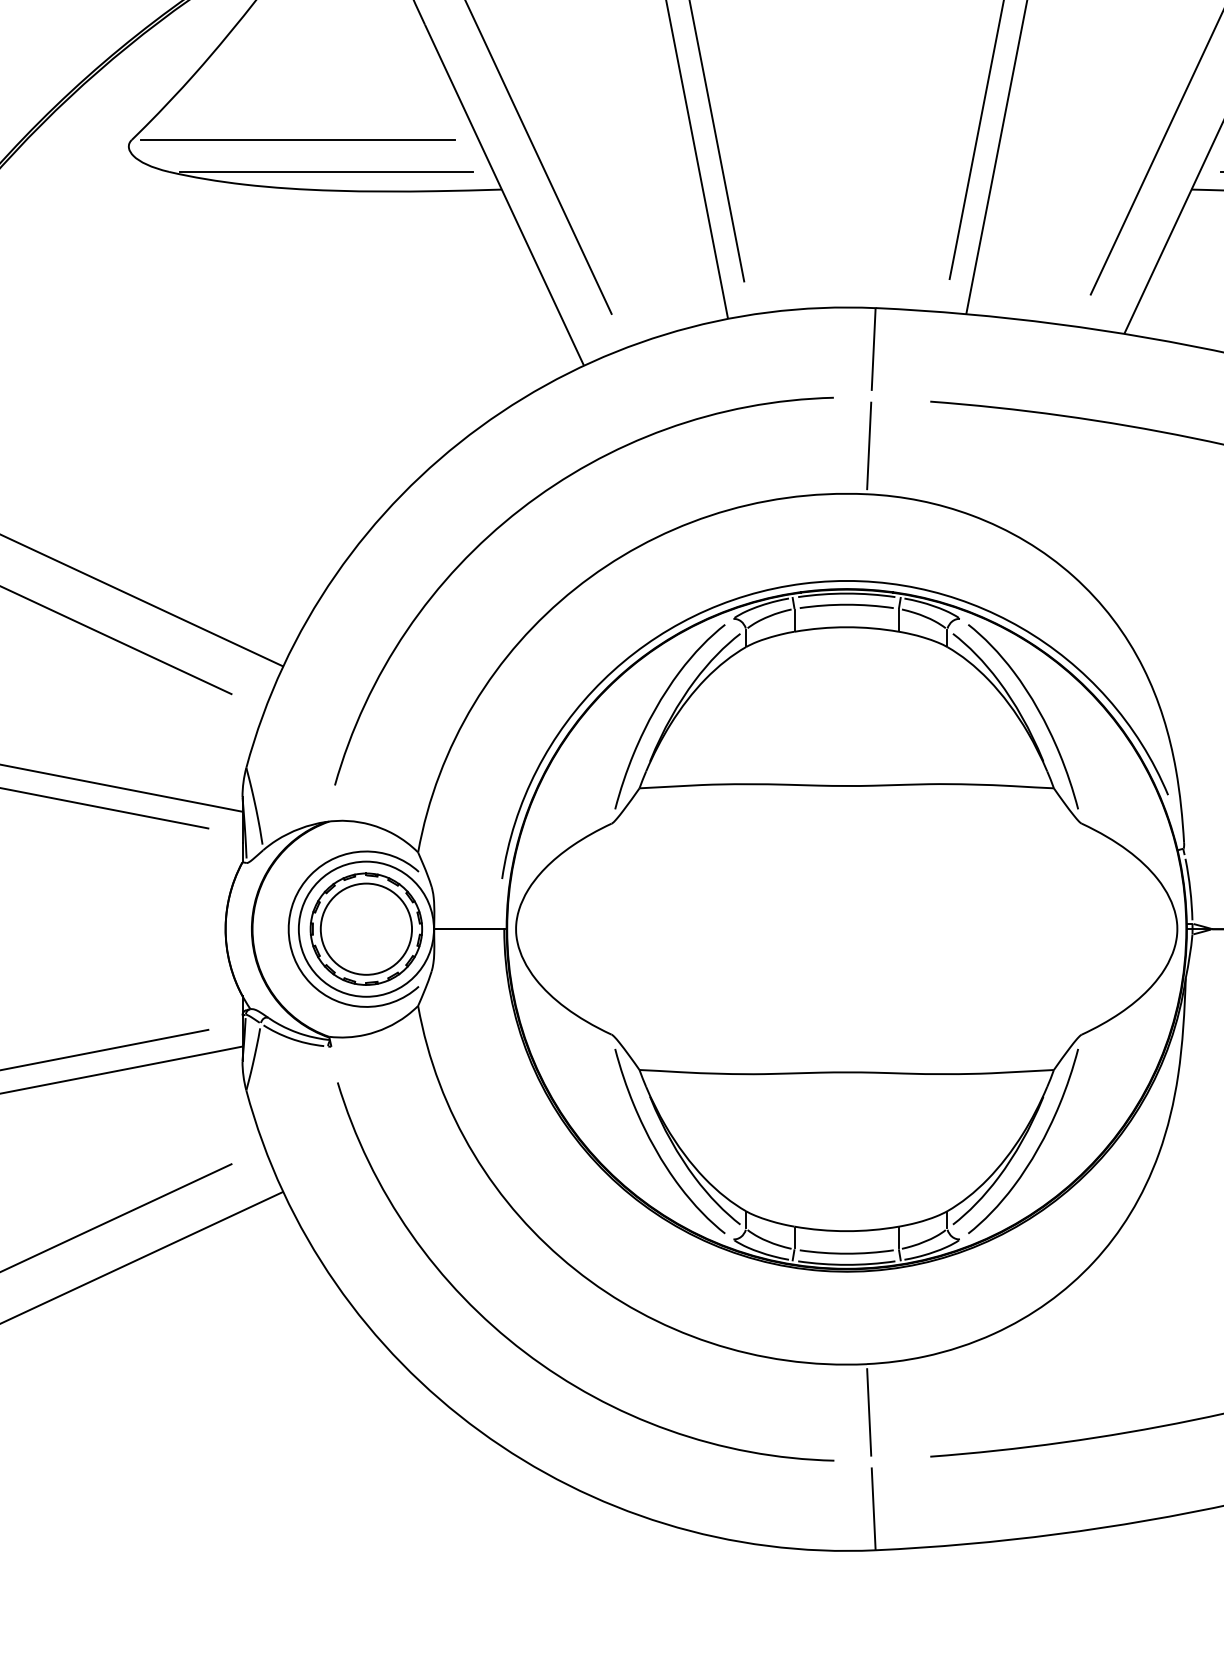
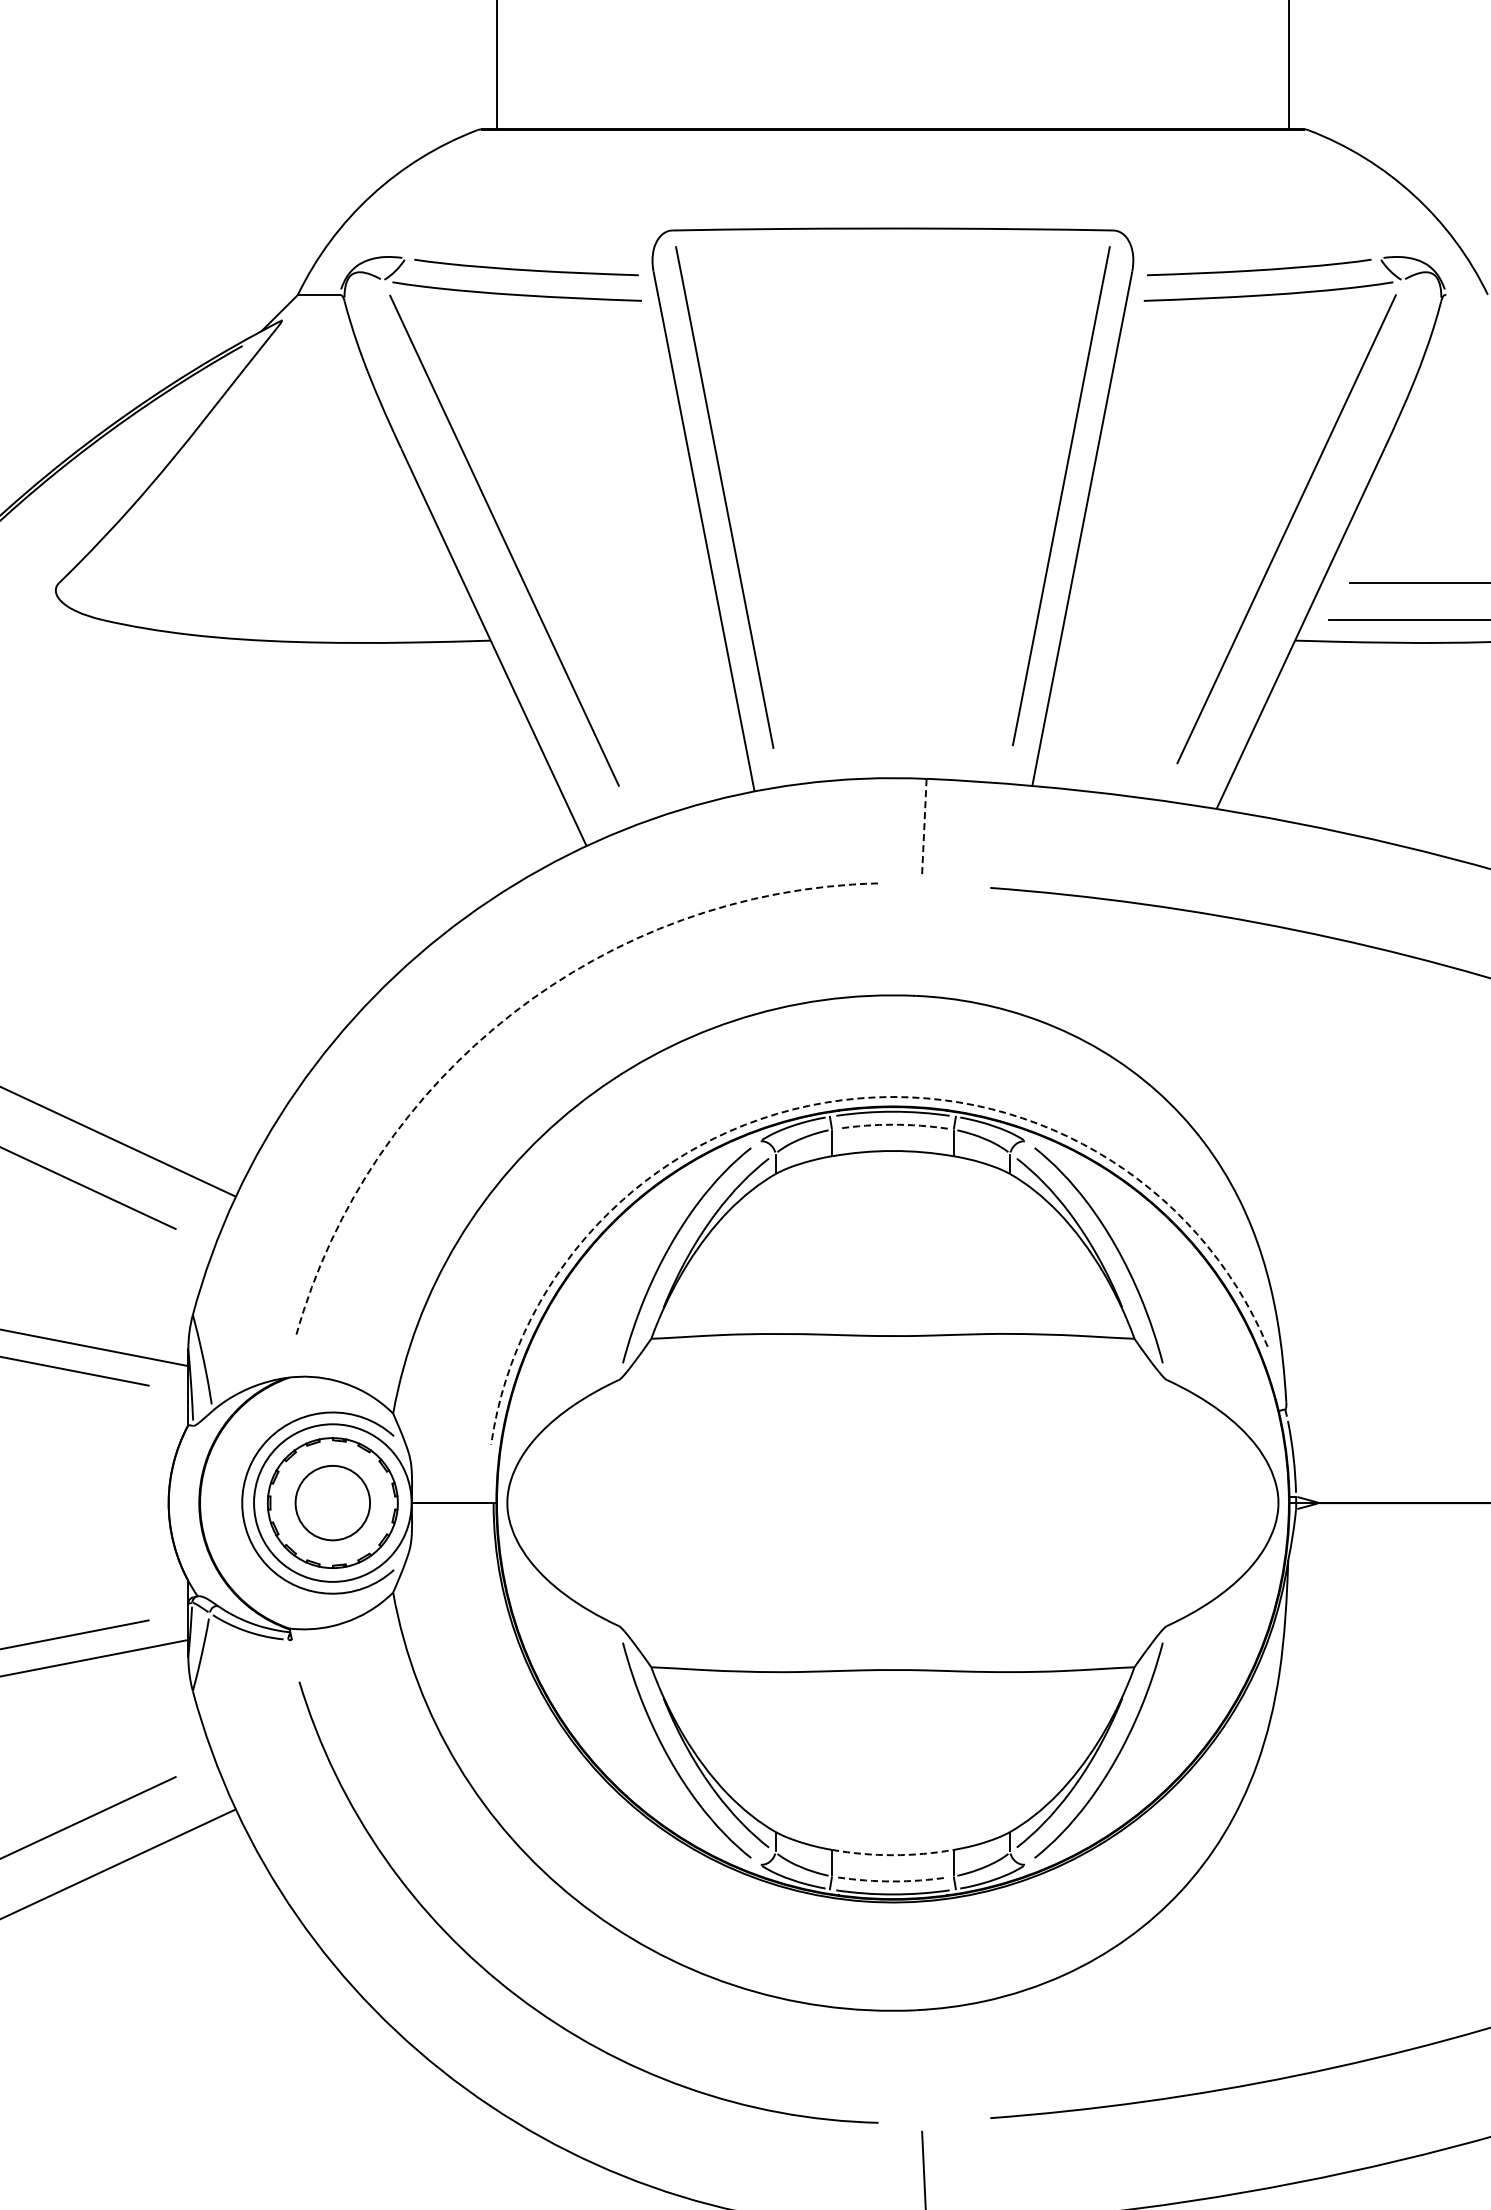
line: (298, 139) -> (253, 582), removed
line: (326, 172) -> (286, 620), removed
line: (873, 348) -> (924, 826), solid -> dashed
line: (868, 445) -> (918, 939), removed
arc: (520, 509) -> (512, 1013), solid -> dashed
arc: (803, 583) -> (842, 1100), solid -> dashed
arc: (846, 604) -> (892, 1124), solid -> dashed
circle: (366, 928) -> (332, 1502), size x0.7
arc: (846, 1231) -> (892, 1855), solid -> dashed
arc: (846, 1253) -> (892, 1881), solid -> dashed
line: (868, 1412) -> (918, 2066), removed

